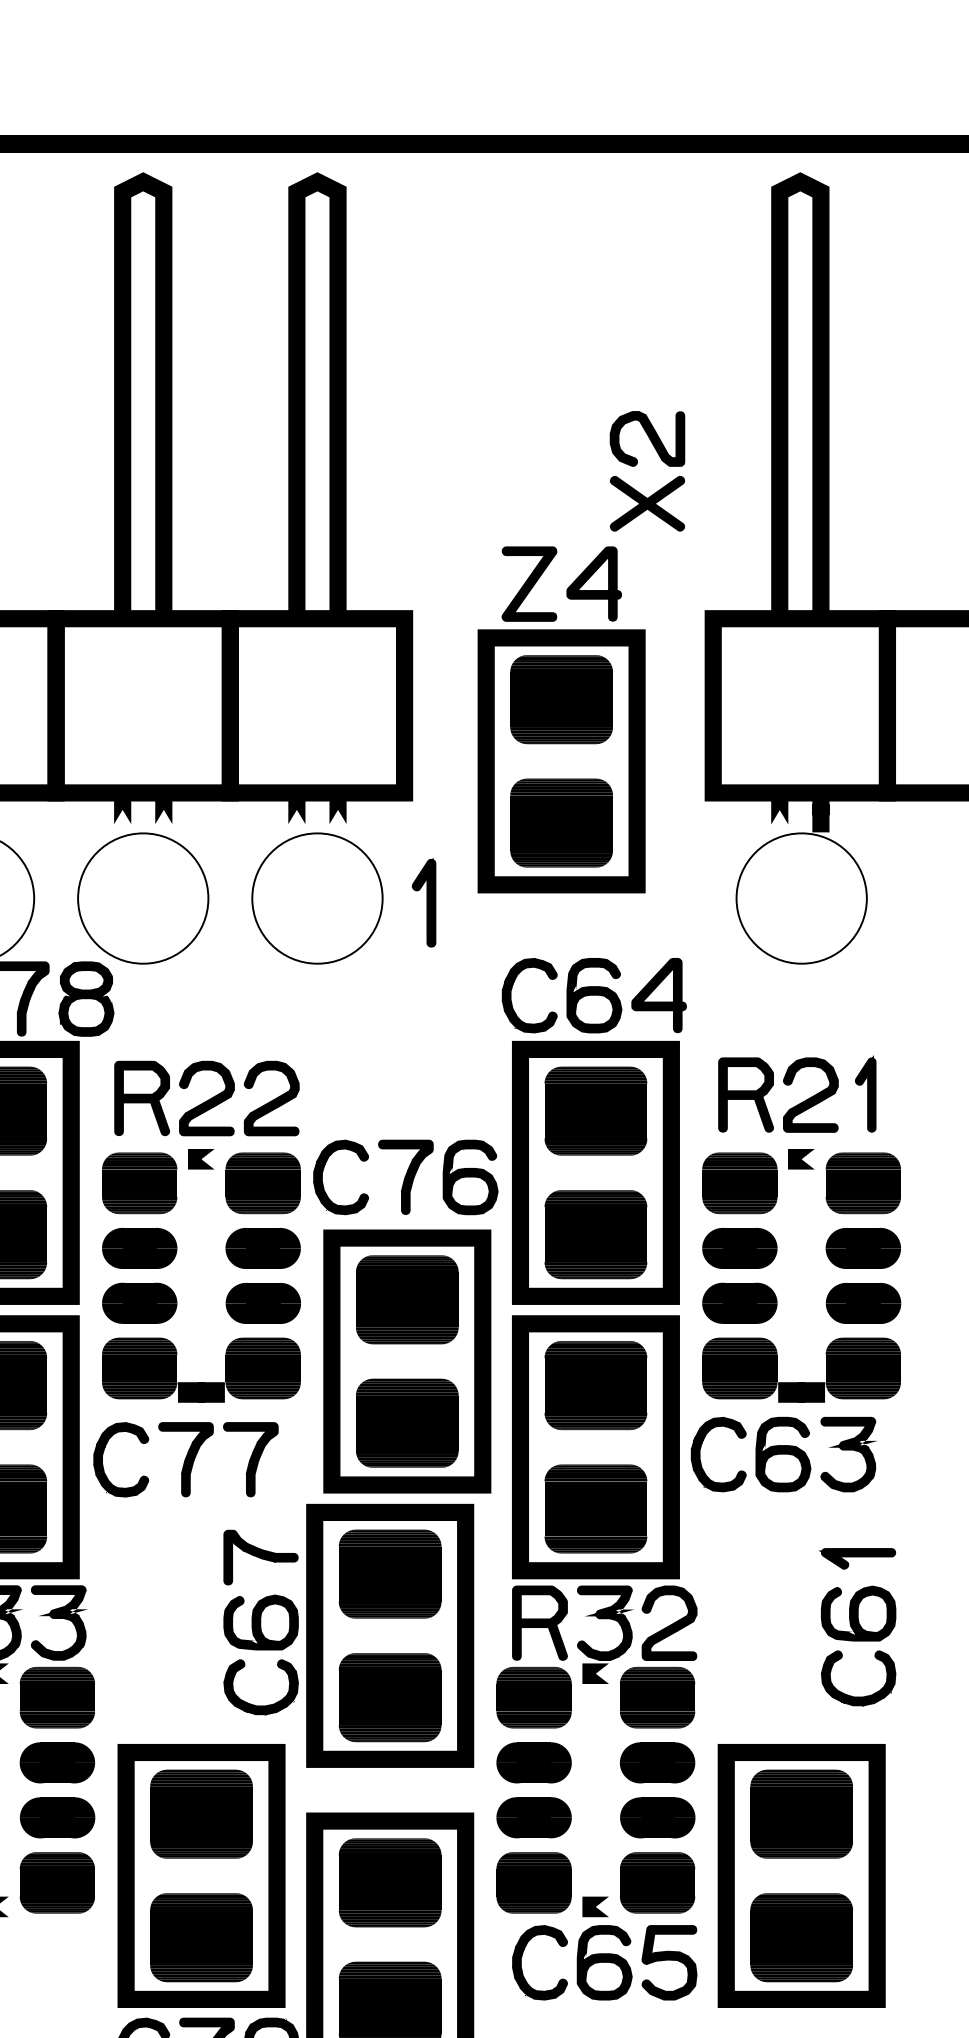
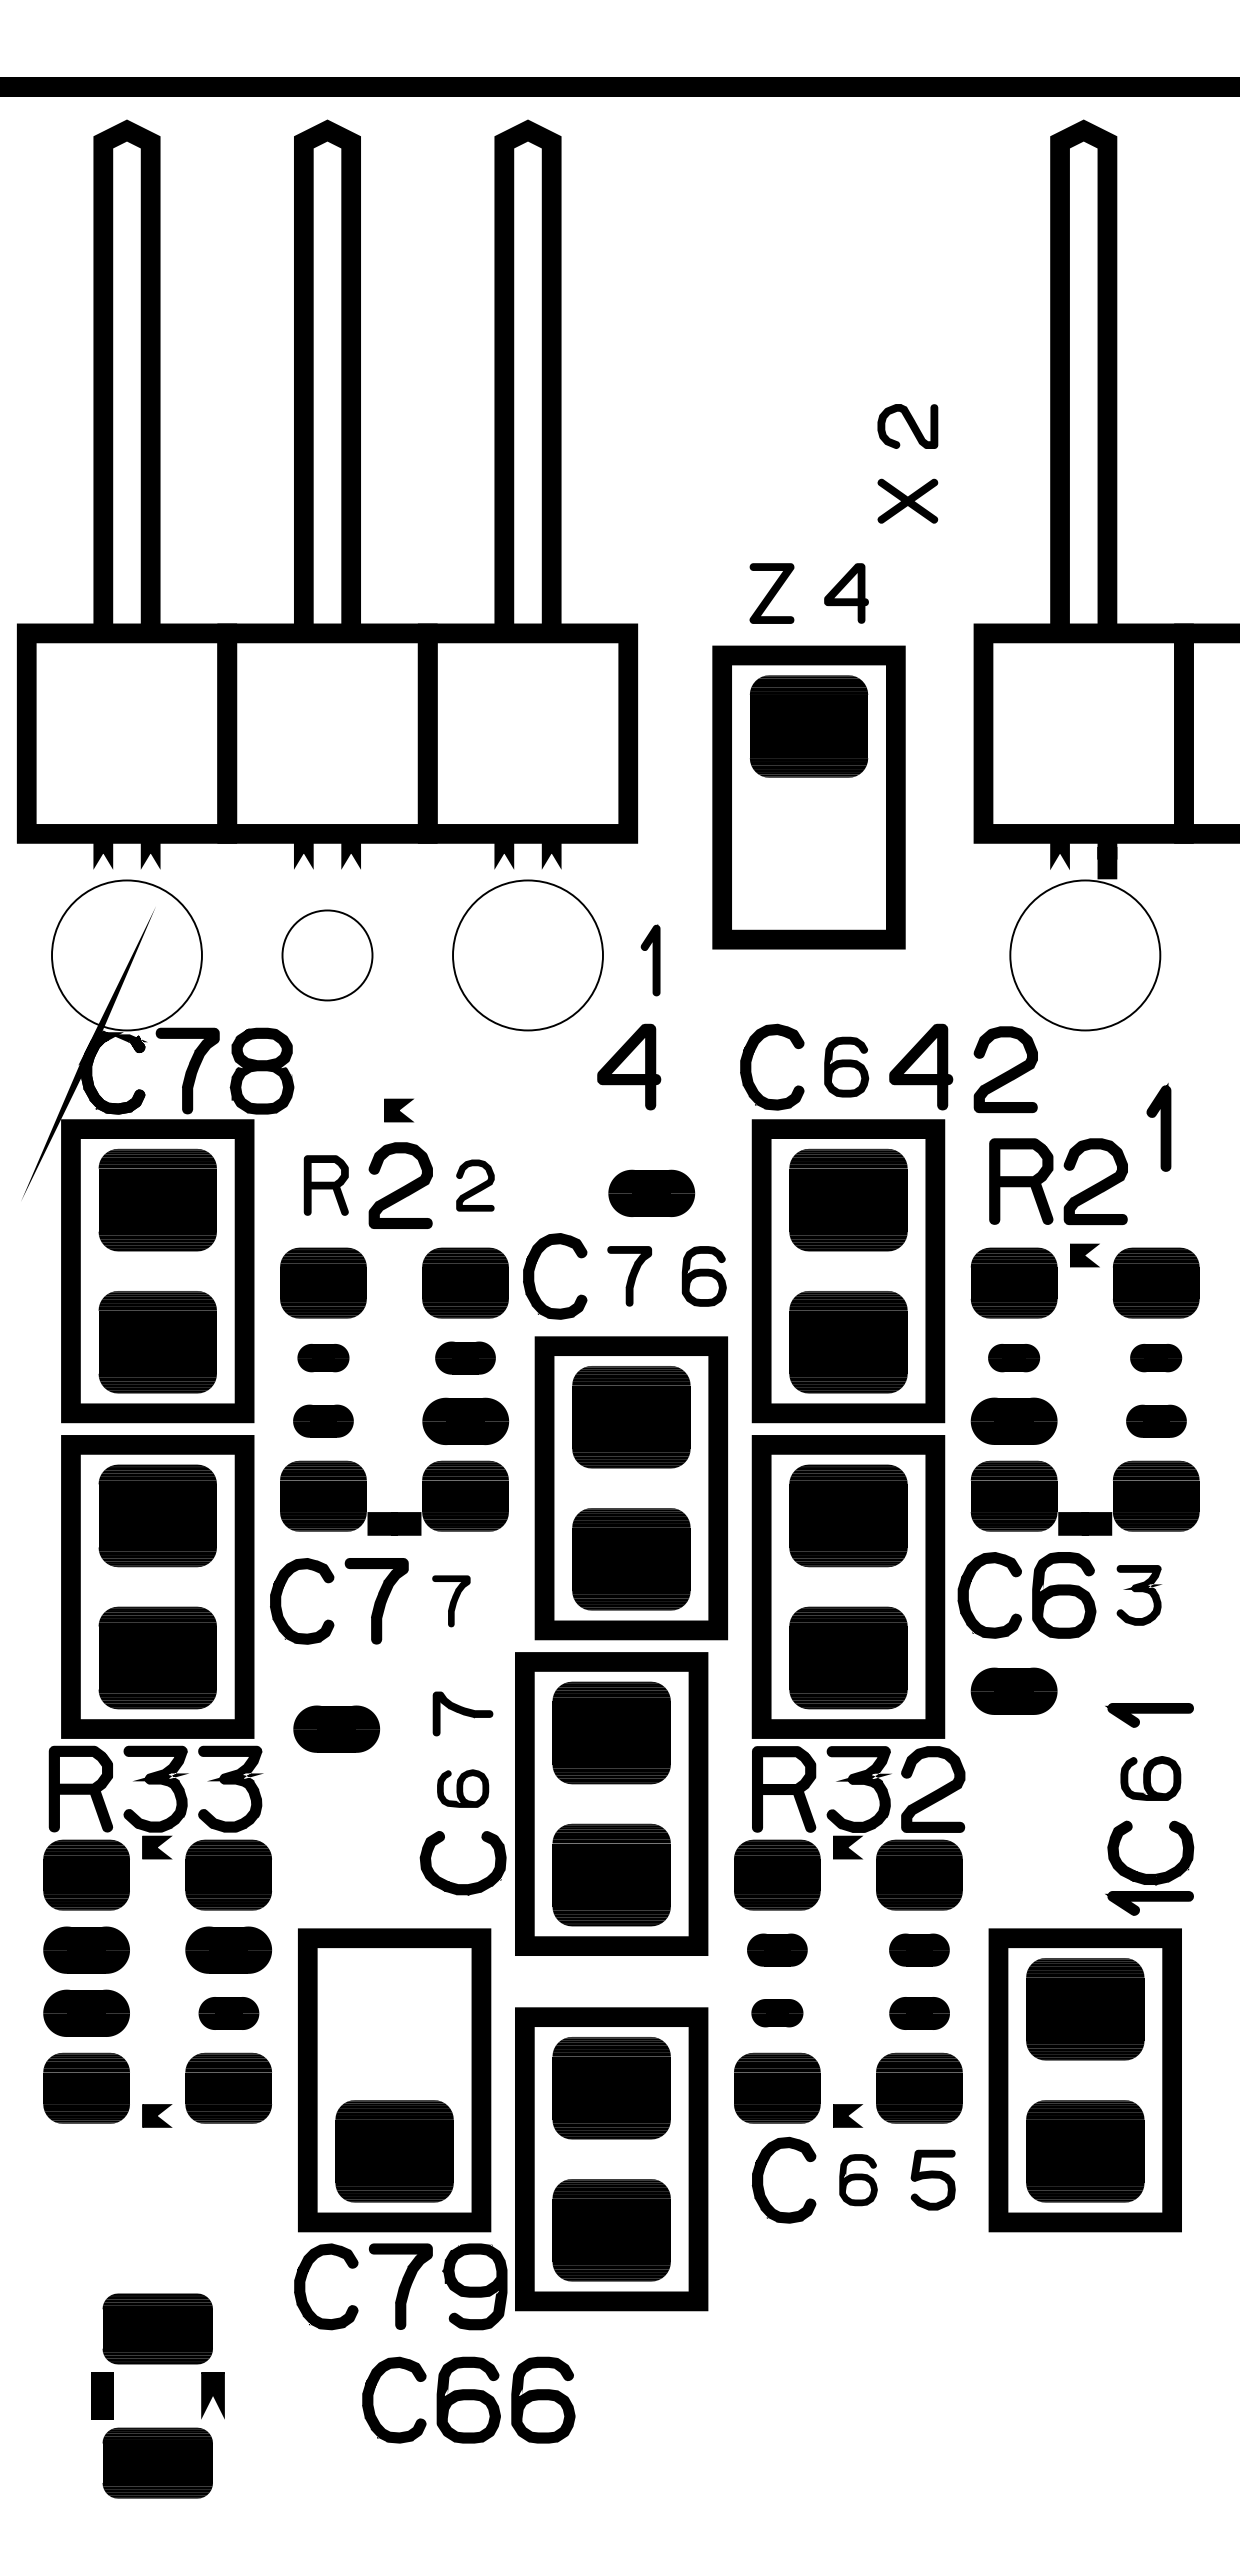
part: (647, 438) -> (907, 426), size x0.7
part: (647, 504) -> (907, 501), size x0.7
part: (529, 584) -> (771, 593), size x0.7
part: (594, 584) -> (846, 593), size x0.7
part: (561, 822) -> (808, 868), removed
part: (143, 898) -> (327, 955), size x0.6
part: (423, 902) -> (650, 959), size x0.7
part: (405, 995) -> (629, 1066), added
part: (594, 995) -> (846, 1066), size x0.7
part: (732, 997) -> (1005, 1069), added
part: (865, 1094) -> (1158, 1127), moved
part: (142, 1098) -> (326, 1185), size x0.7
part: (271, 1098) -> (475, 1185), size x0.6
part: (424, 1104) -> (651, 1192), added
part: (201, 1159) -> (399, 1110), moved
part: (405, 1177) -> (629, 1276), size x0.7
part: (470, 1177) -> (704, 1276), size x0.7
part: (139, 1247) -> (323, 1357), size x0.6
part: (263, 1247) -> (465, 1357), size x0.7
part: (739, 1247) -> (1013, 1357), size x0.6
part: (862, 1247) -> (1155, 1357), size x0.6
part: (139, 1302) -> (323, 1420), size x0.7
part: (863, 1302) -> (1156, 1420), size x0.7
part: (848, 1454) -> (1139, 1595), size x0.7
part: (250, 1459) -> (451, 1601), size x0.6
part: (739, 1537) -> (1013, 1690), added
part: (260, 1557) -> (462, 1713), size x0.7
part: (151, 1570) -> (336, 1728), added
part: (858, 1613) -> (1150, 1778), size x0.7
part: (260, 1622) -> (462, 1788), size x0.6
part: (857, 1722) -> (1149, 1903), added
part: (534, 1762) -> (777, 1949), size x0.7
part: (657, 1762) -> (919, 1949), size x0.7
part: (201, 1814) -> (394, 2009), removed
part: (57, 1817) -> (228, 2013), size x0.7
part: (534, 1817) -> (777, 2012), size x0.6
part: (657, 1817) -> (919, 2013), size x0.7
part: (604, 1962) -> (858, 2179), size x0.6
part: (669, 1962) -> (933, 2179), size x0.7

